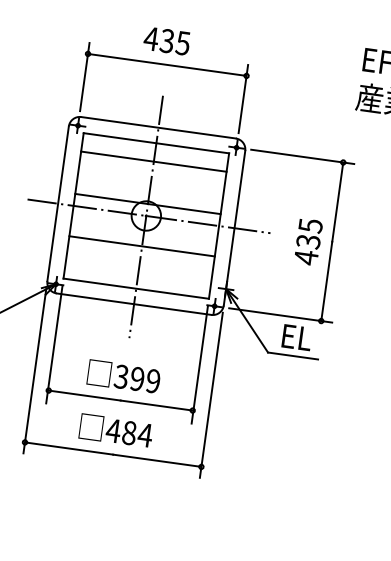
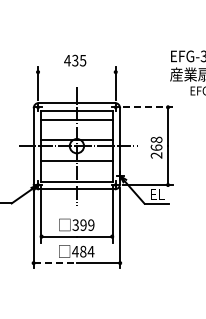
line: (166, 65) -> (76, 72), removed
line: (303, 157) -> (148, 107), solid -> dashed
text: (308, 241) -> (156, 147), 435 -> 268
line: (69, 449) -> (55, 263), solid -> dashed

